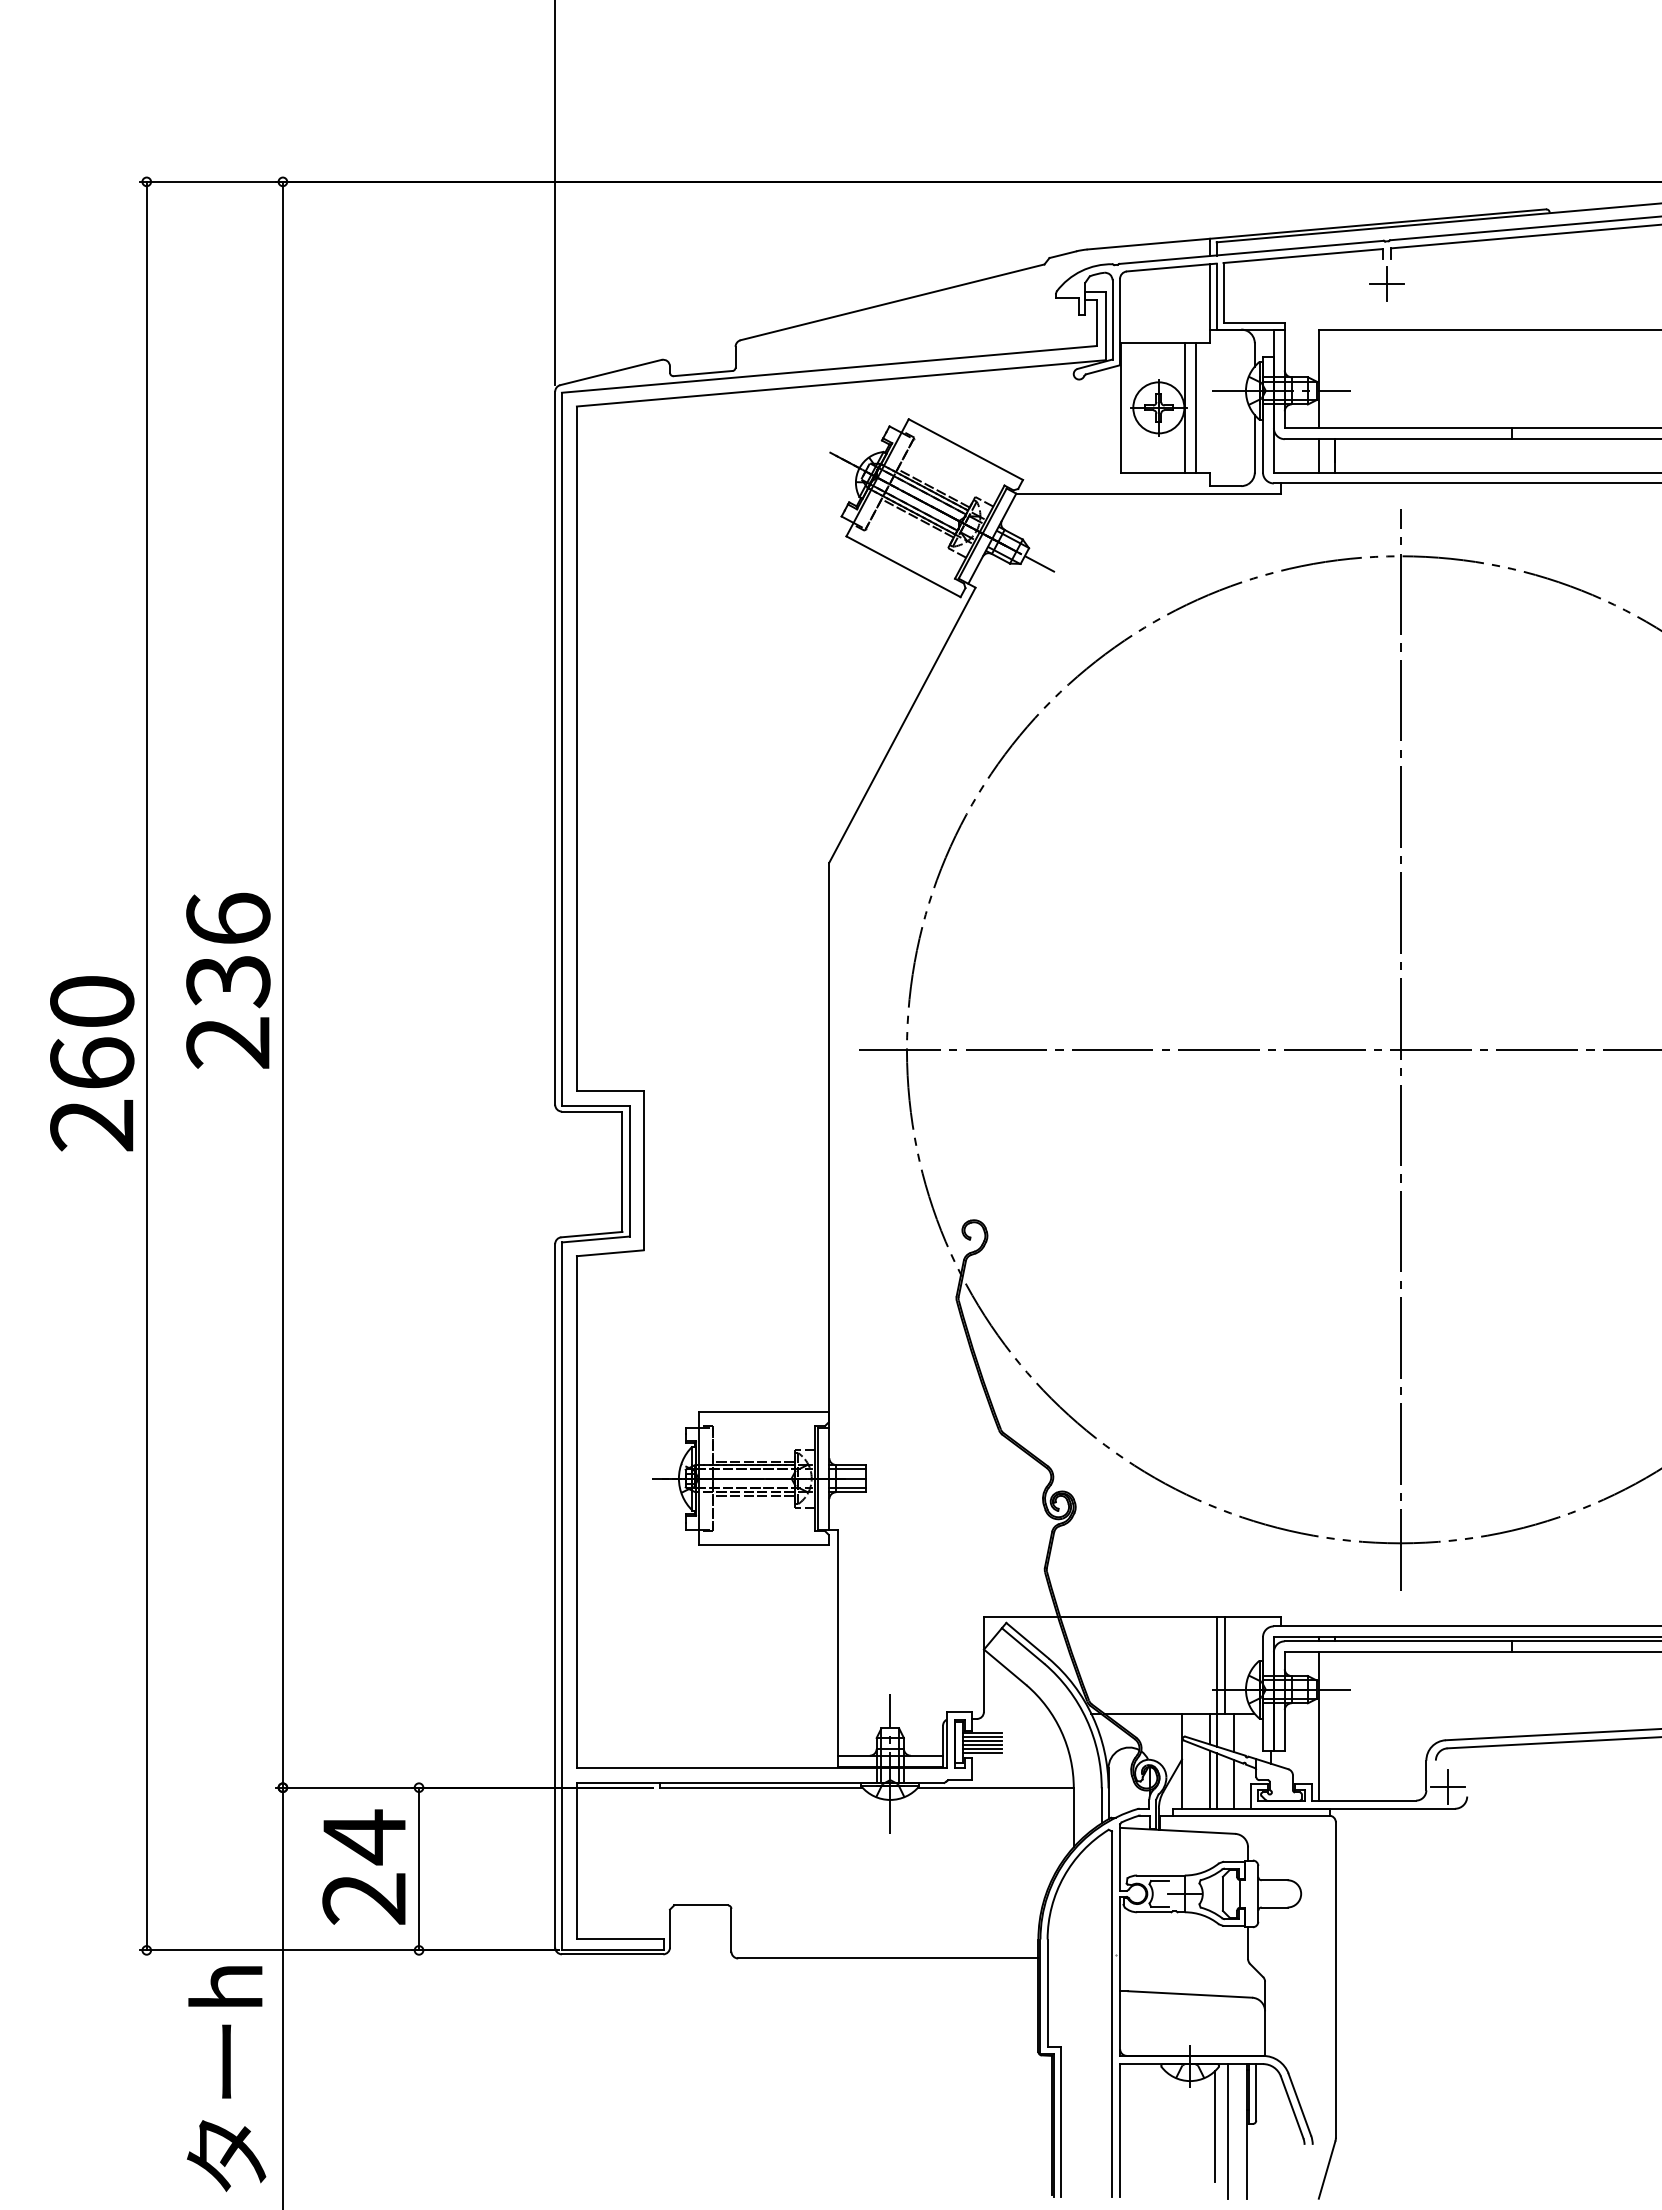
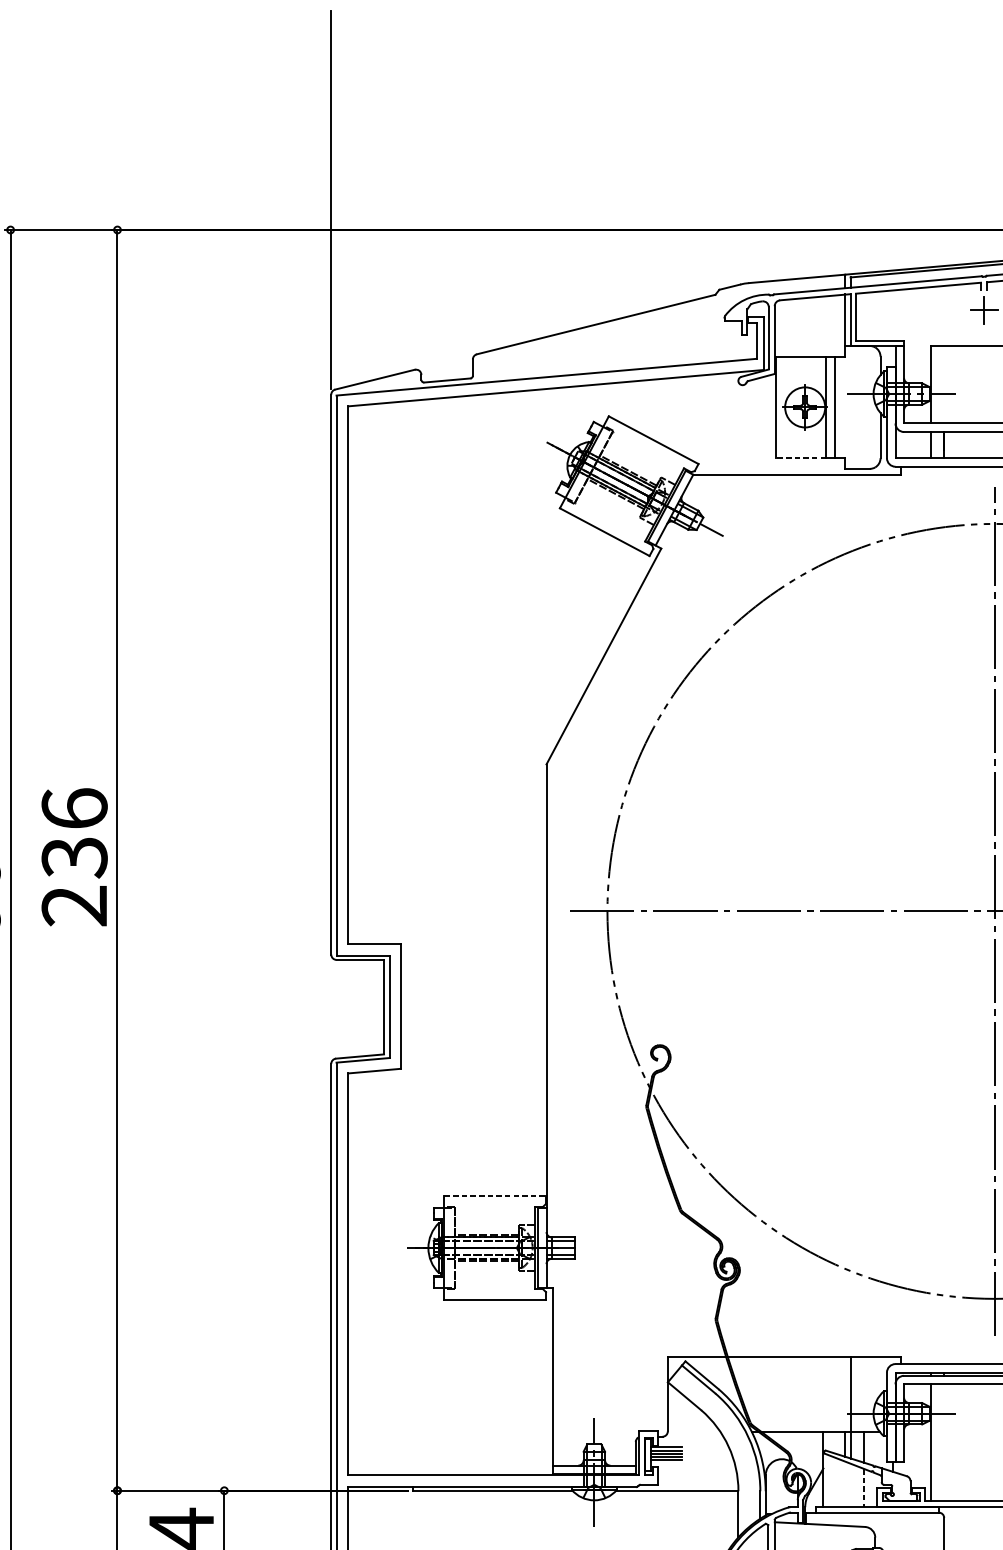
line: (1153, 472) -> (800, 458), solid -> dashed
line: (764, 1412) -> (495, 1196), solid -> dashed
line: (1224, 1664) -> (856, 1394), removed
line: (982, 1752) -> (666, 1463), removed
line: (1209, 1779) -> (844, 1484), removed
line: (1216, 1780) -> (850, 1485), removed
line: (1234, 1784) -> (864, 1488), solid -> dashed

